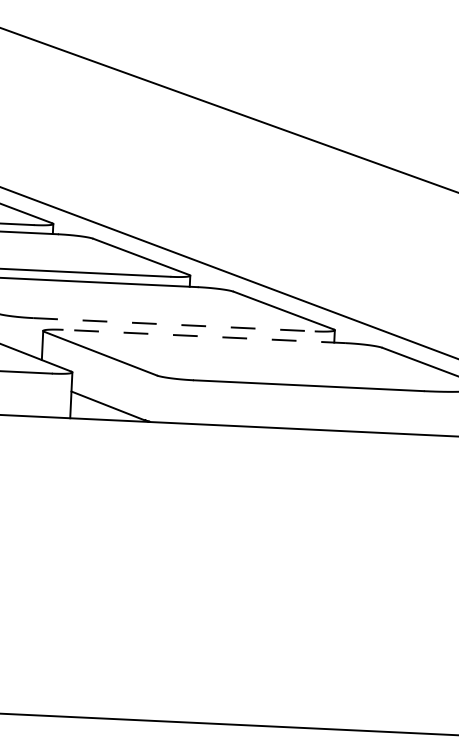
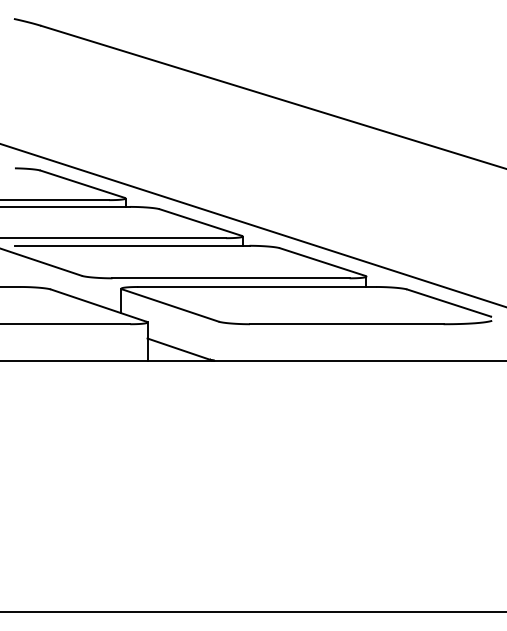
line: (174, 324) -> (231, 278), dashed -> solid
line: (204, 335) -> (257, 286), dashed -> solid

